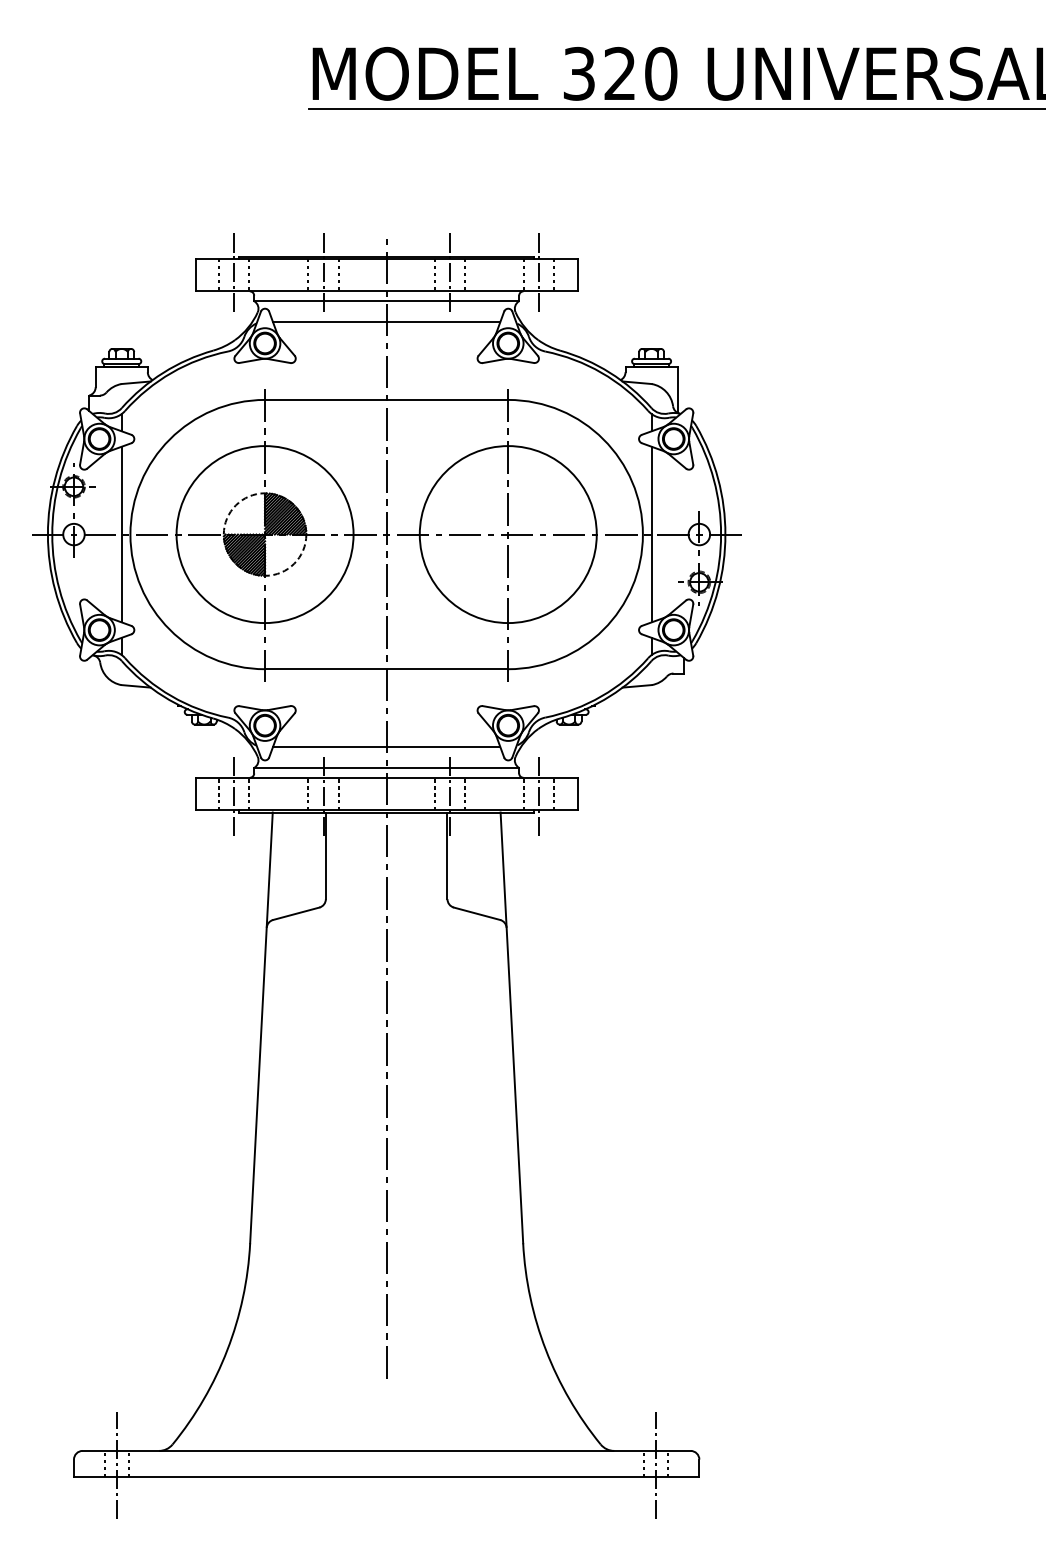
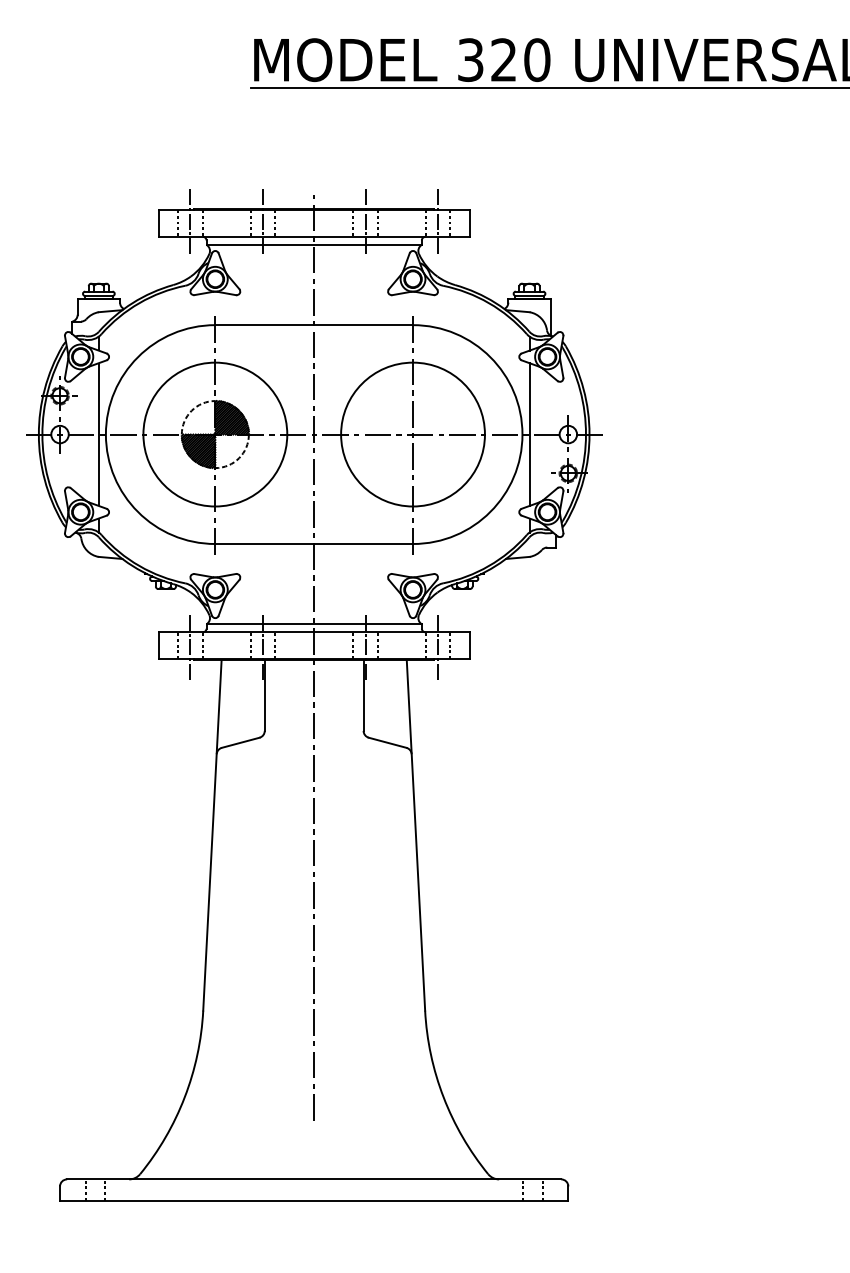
line: (385, 321) -> (313, 261), removed
line: (385, 747) -> (313, 607), removed
line: (117, 1464) -> (95, 1190), removed
line: (656, 1464) -> (533, 1190), removed

